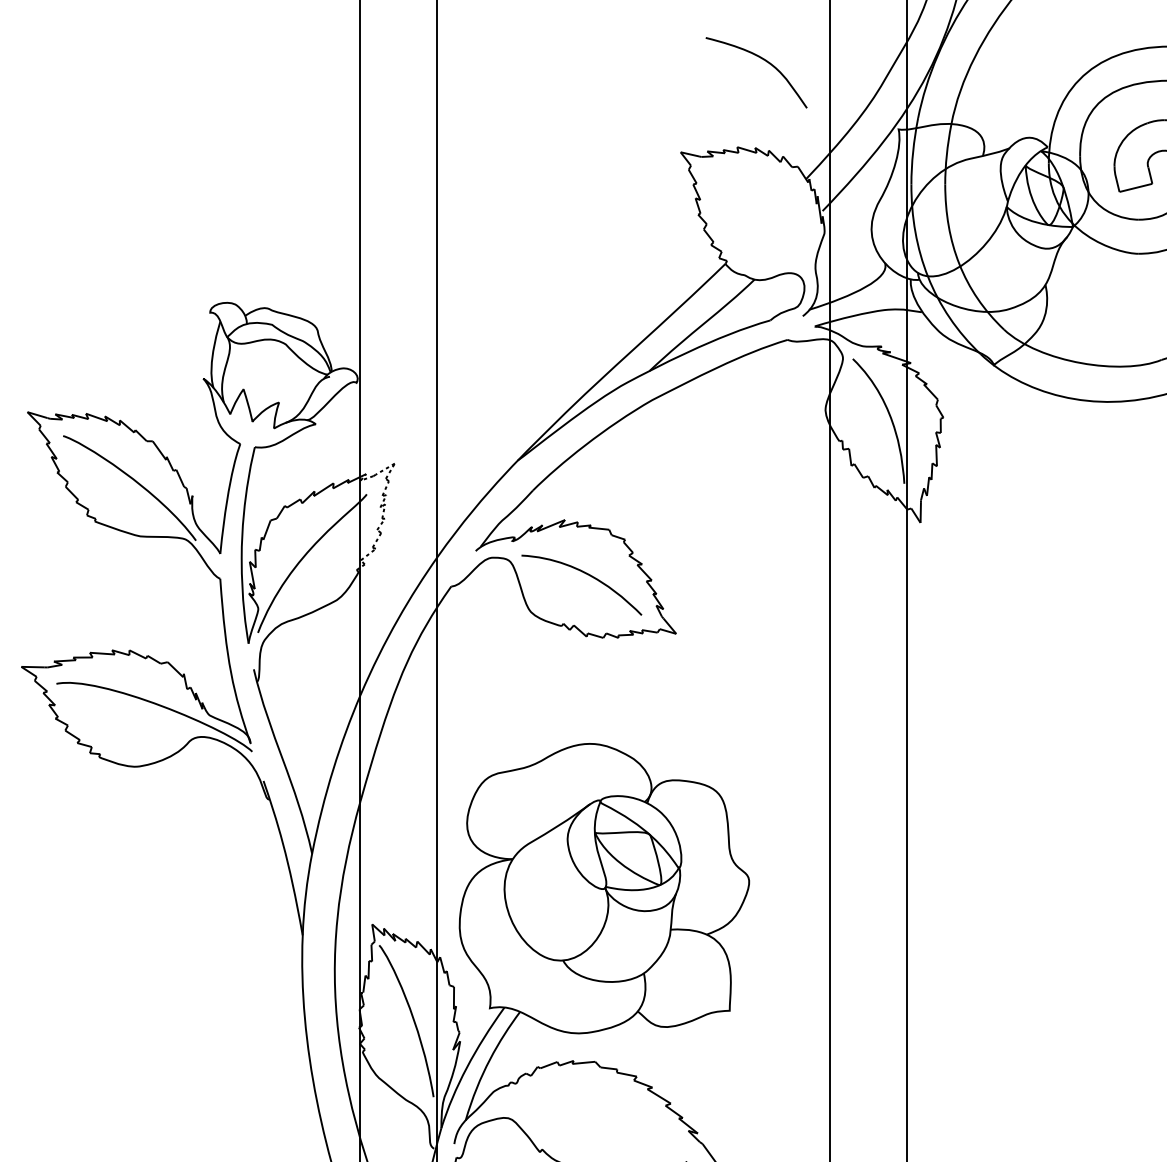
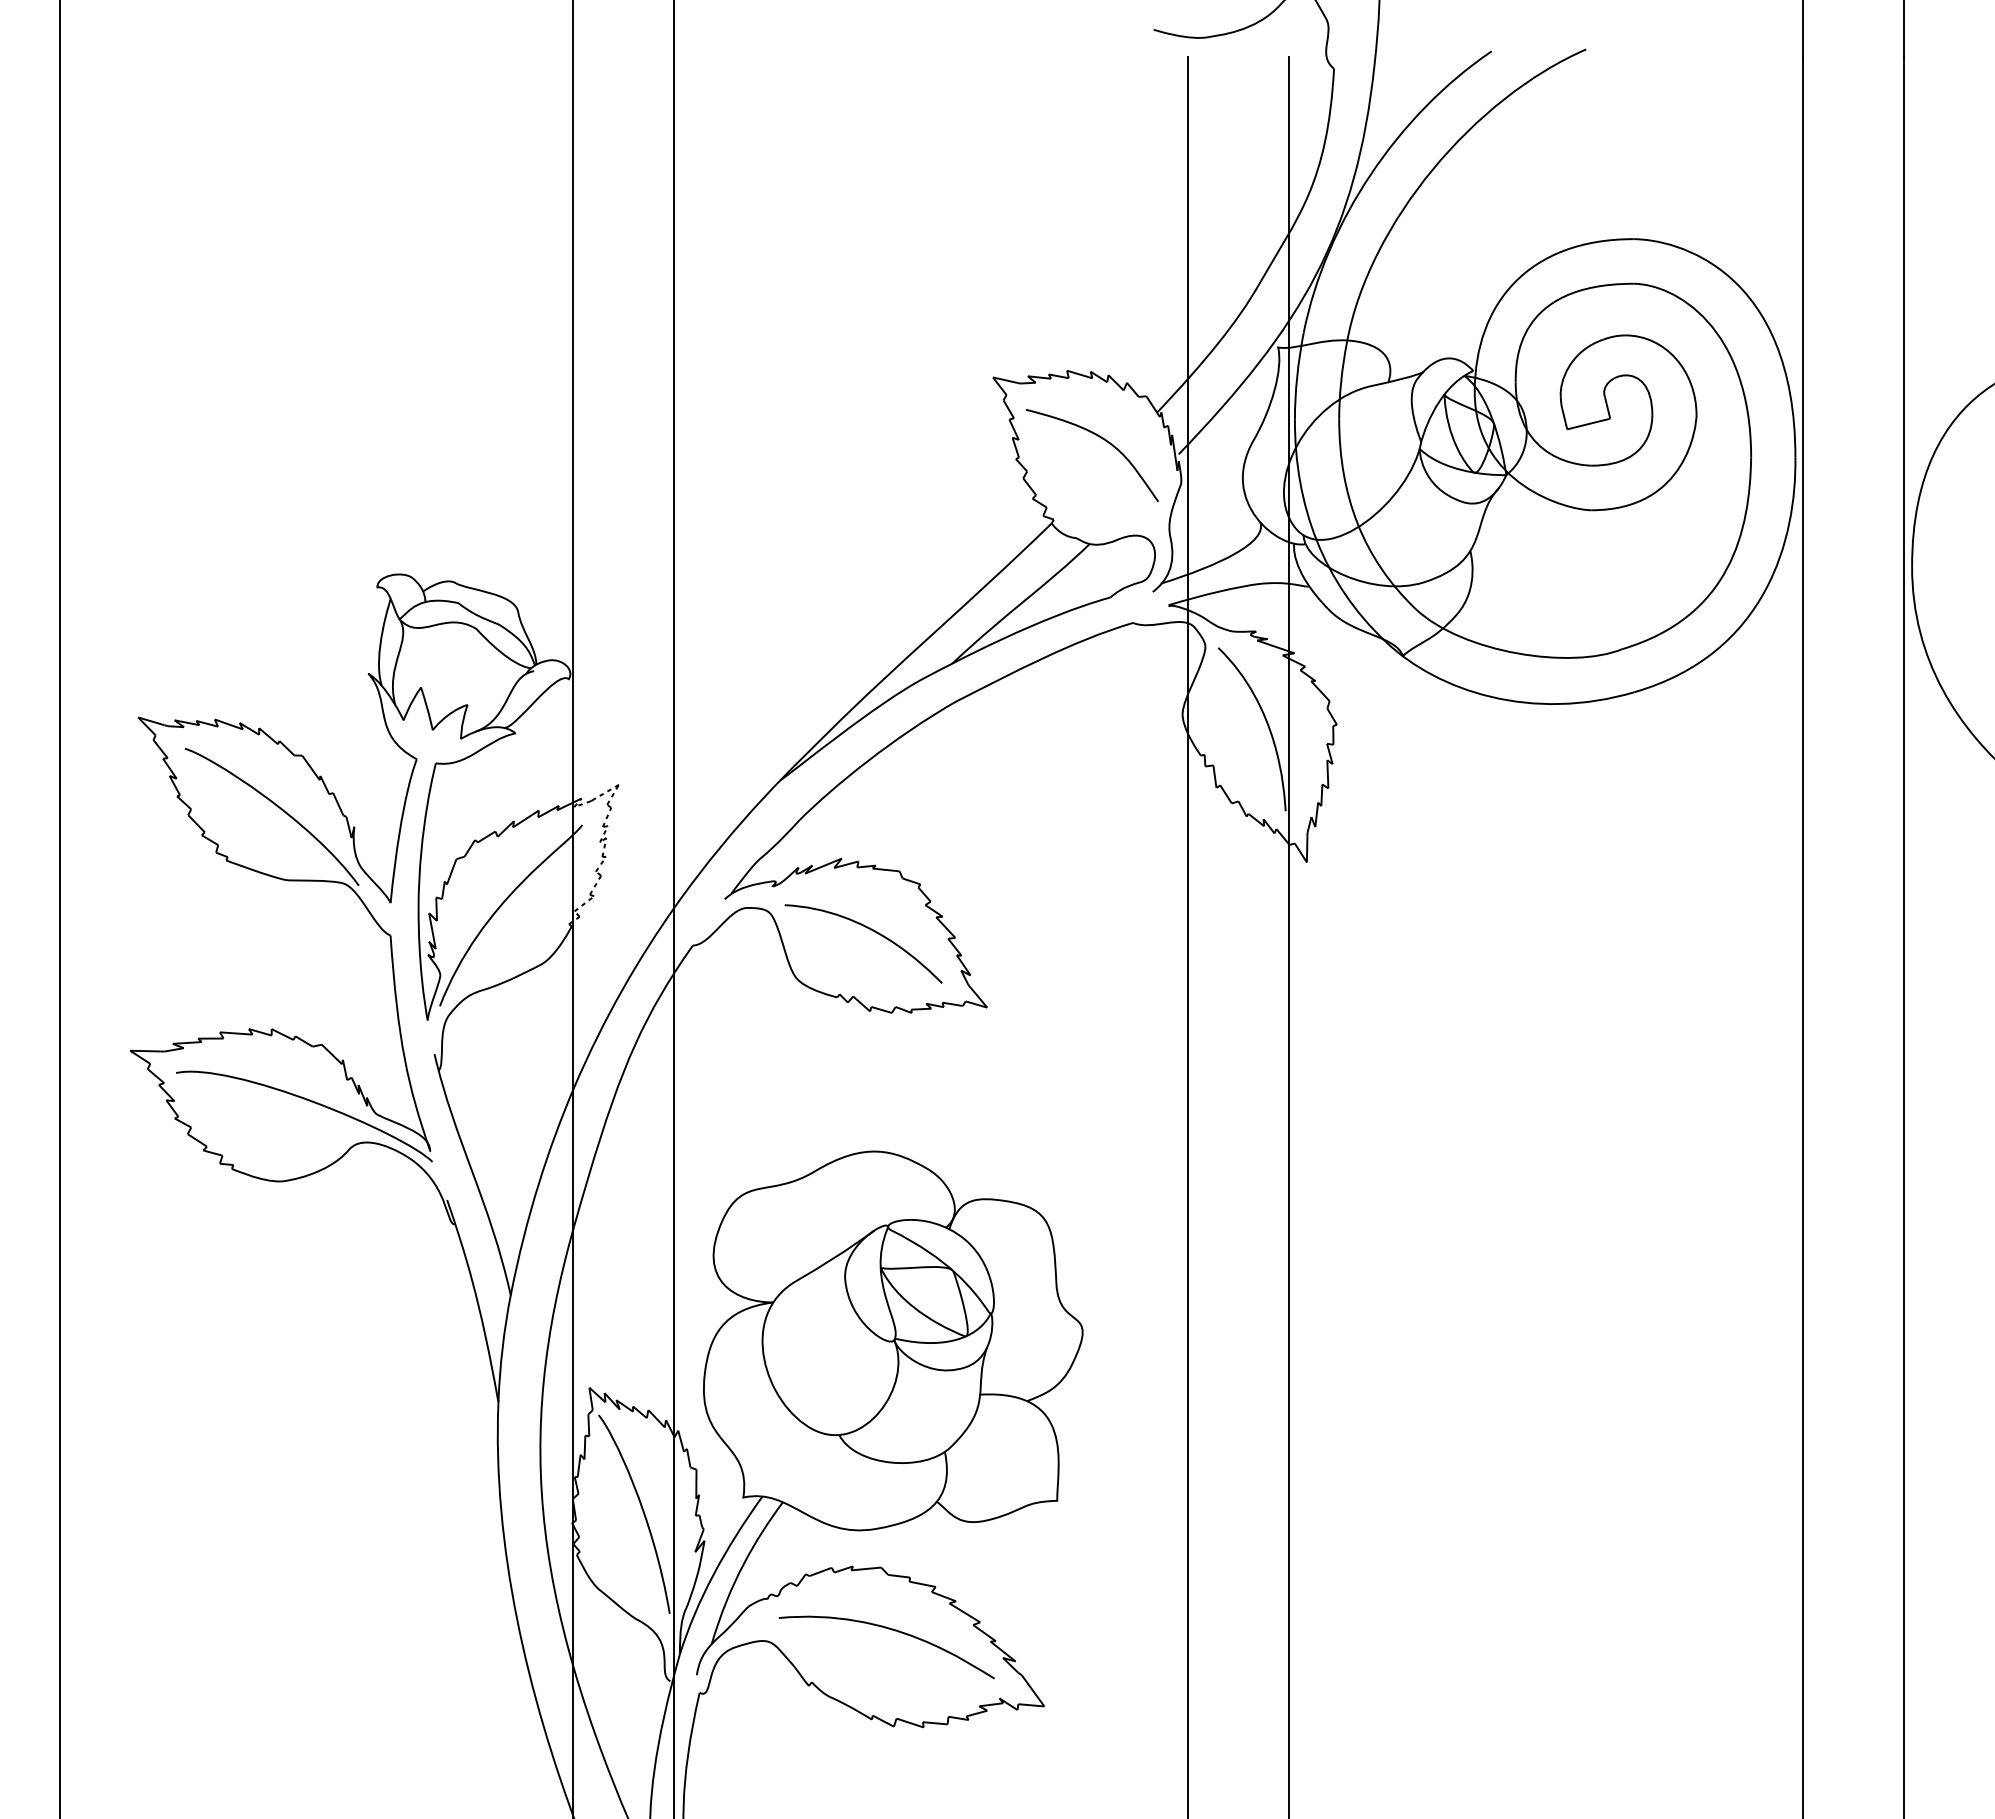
curve: (762, 59) -> (1100, 438), moved
curve: (603, 1109) -> (891, 1630), added

